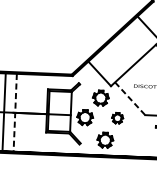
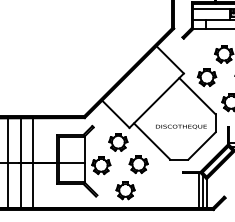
line: (130, 98) -> (152, 141), dashed -> solid
line: (15, 113) -> (20, 163), dashed -> solid
line: (26, 113) -> (33, 163), added
part: (117, 118) -> (138, 164), size x1.43

